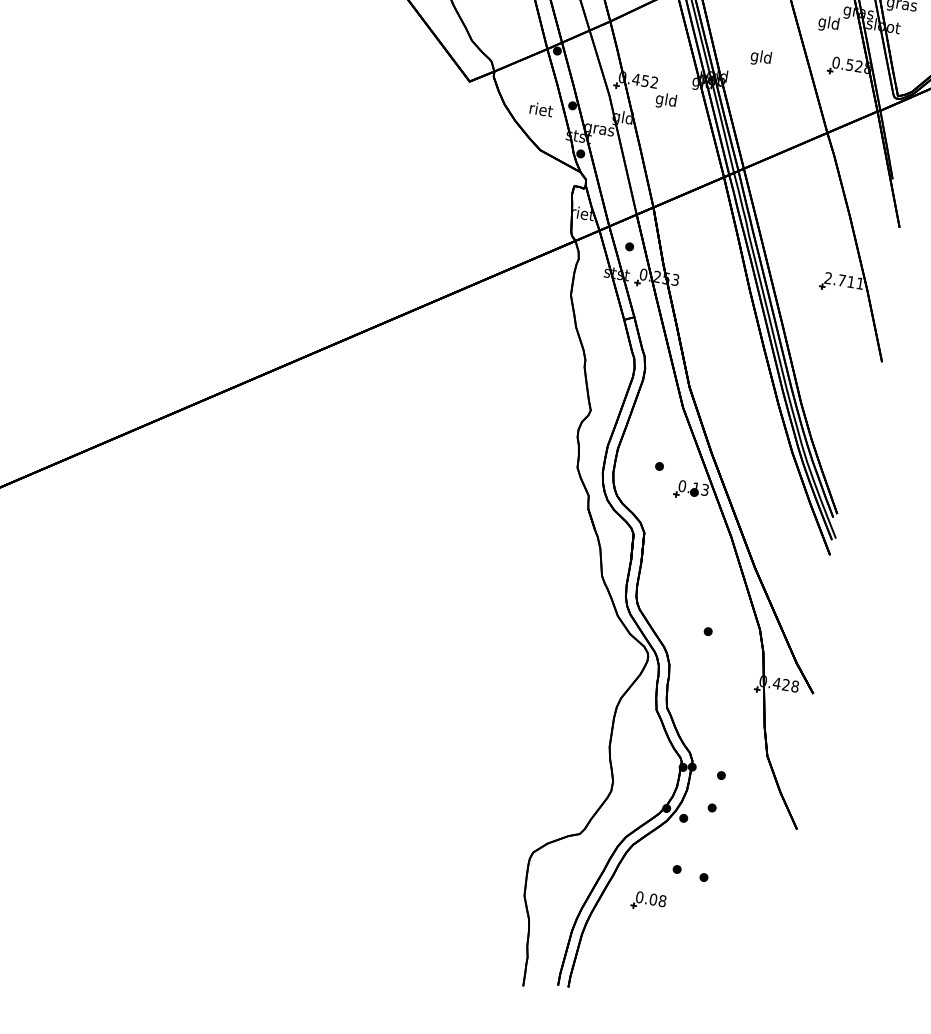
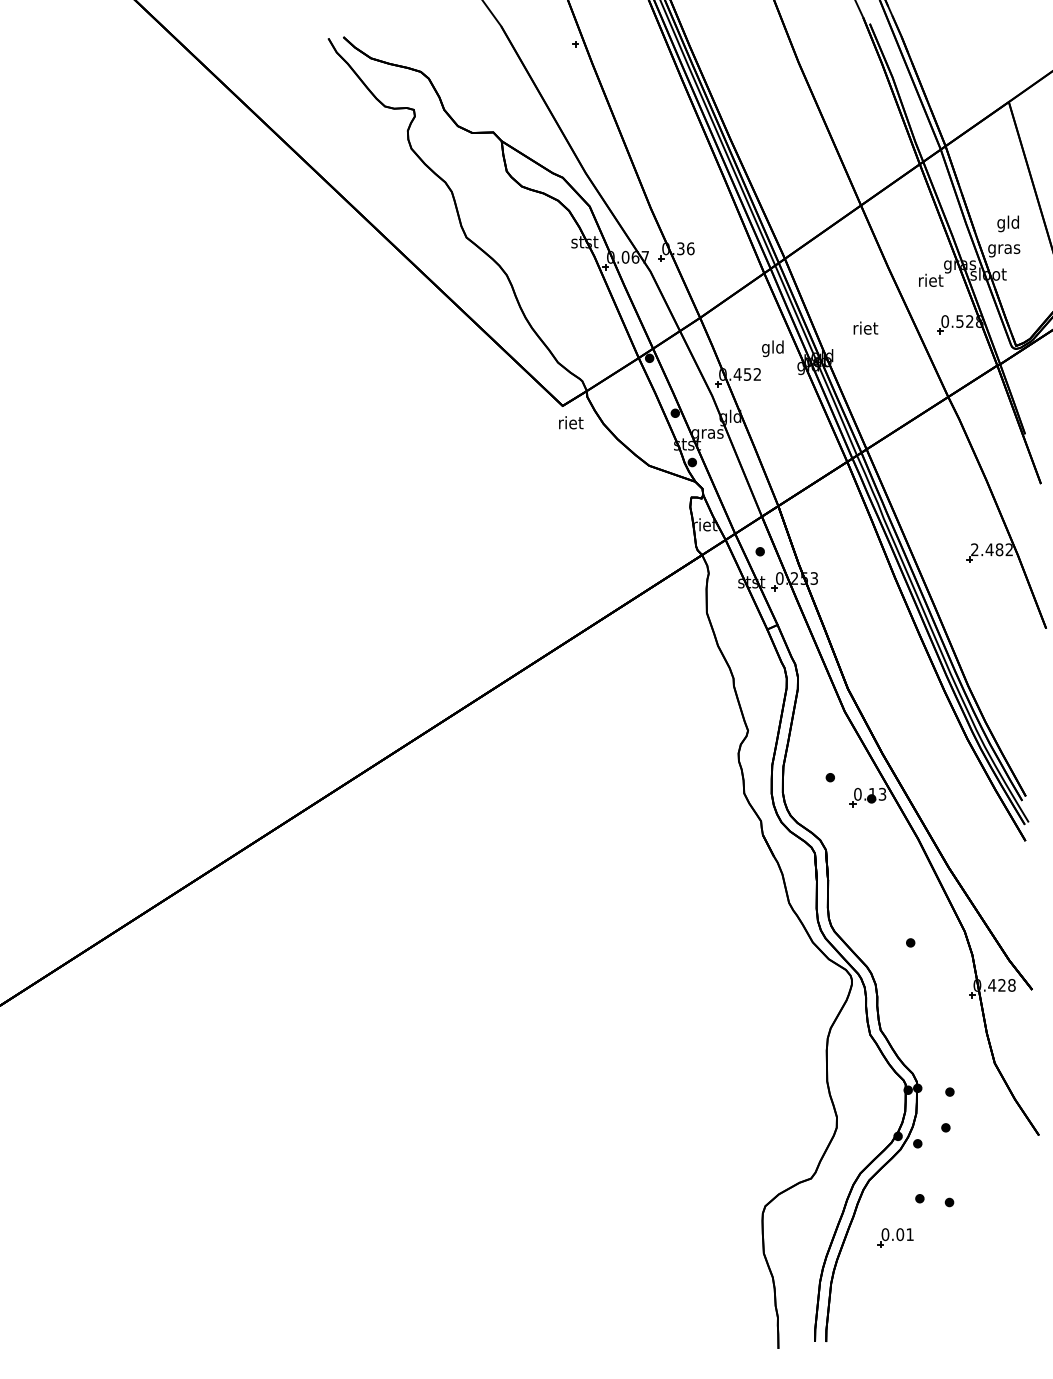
text: (829, 23) -> (931, 281), gld -> riet
text: (761, 57) -> (865, 329), gld -> riet
text: (665, 100) -> (772, 348), moved
text: (541, 109) -> (571, 422), moved
text: (850, 281) -> (998, 549), 2.711 -> 2.482
text: (662, 900) -> (909, 1234), 0.08 -> 0.01

